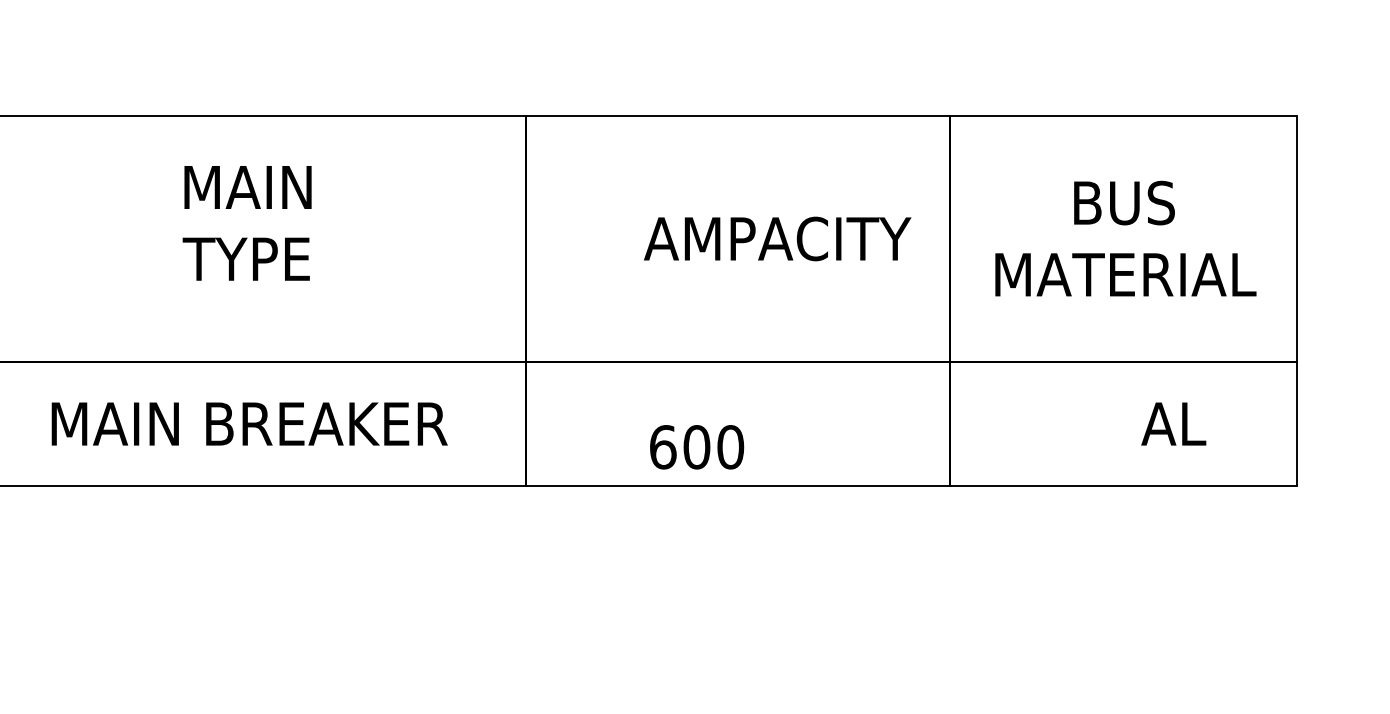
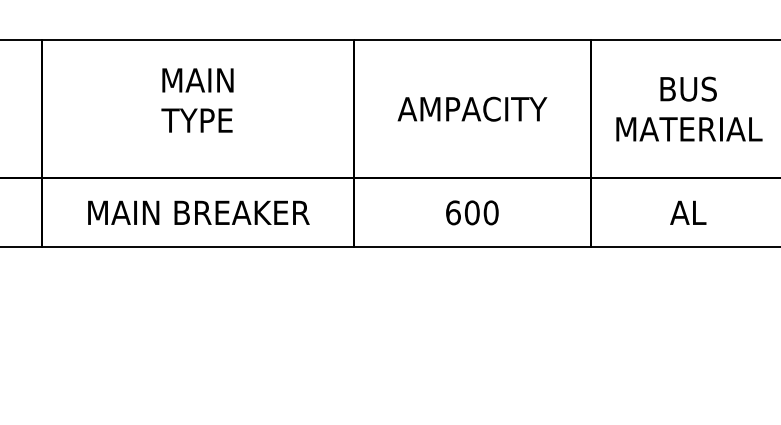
text: (777, 237) -> (472, 108), moved
text: (1174, 423) -> (688, 212), moved
text: (697, 446) -> (472, 212), moved

